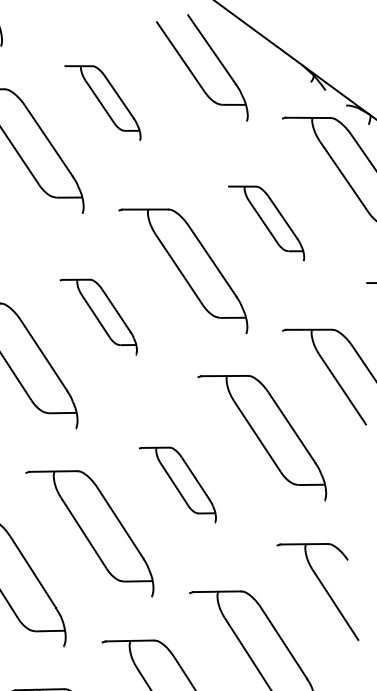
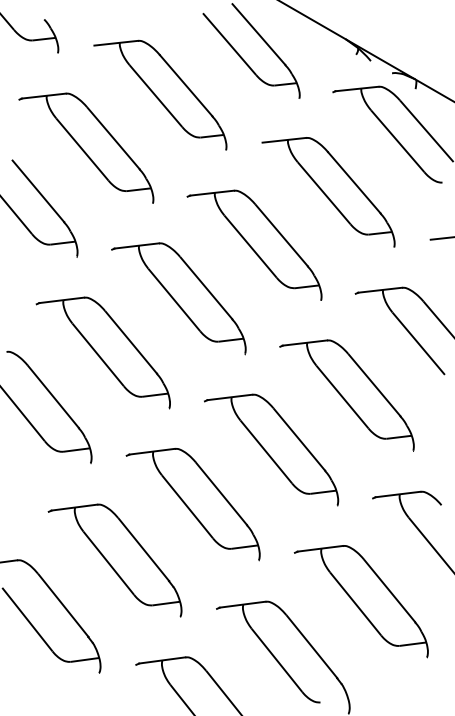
part: (102, 101) -> (160, 94), size x1.67
part: (266, 222) -> (328, 192), size x1.67
part: (98, 315) -> (178, 298), size x1.67
part: (177, 482) -> (271, 449), size x1.67

